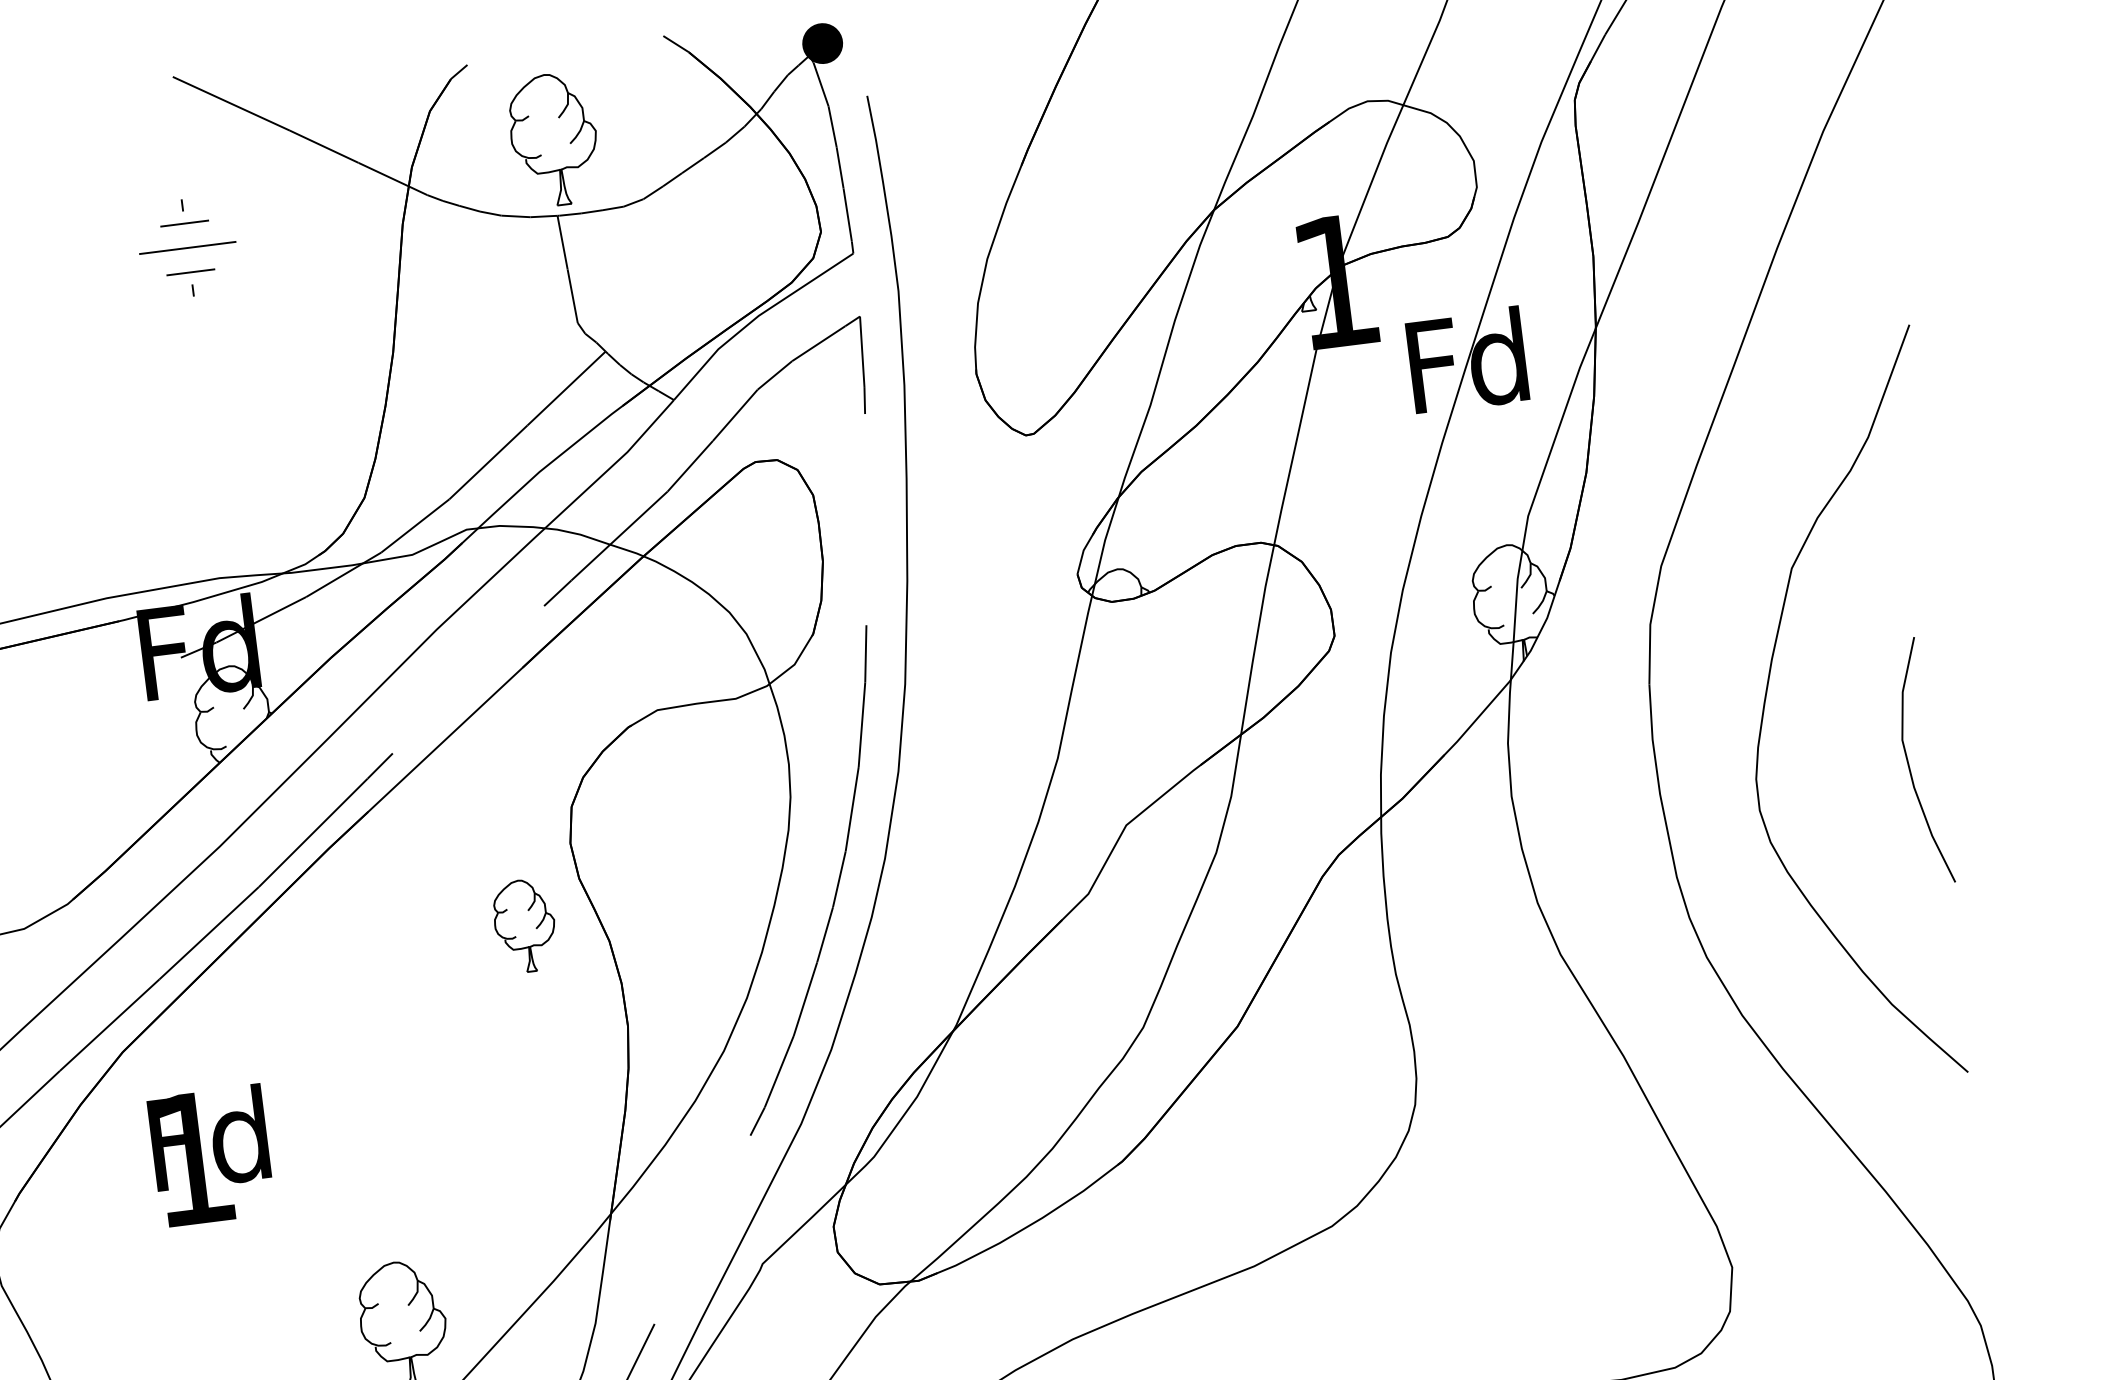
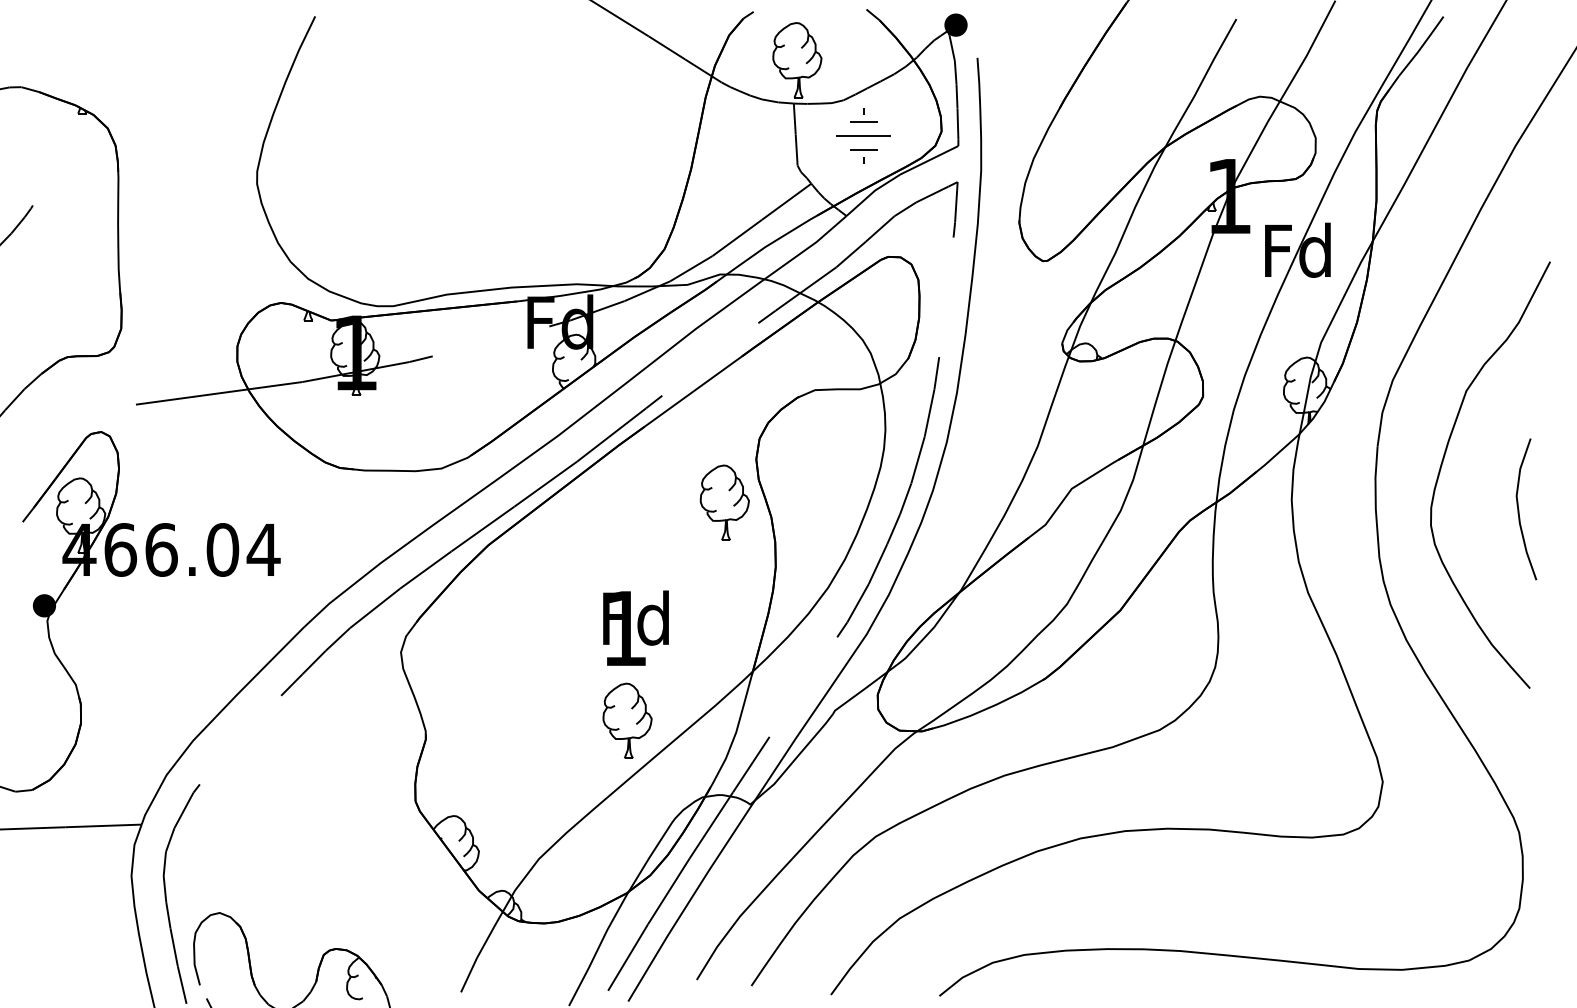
part: (187, 246) -> (863, 135), moved
part: (524, 925) -> (724, 502), size x1.43
text: (210, 1154) -> (635, 627), moved

